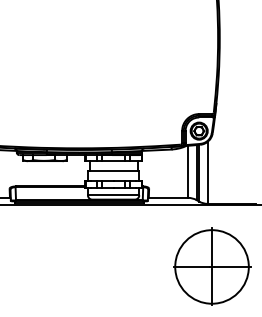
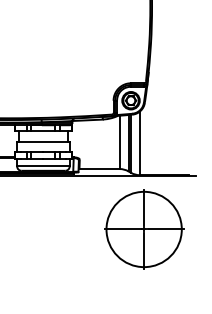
part: (212, 266) -> (144, 229), moved

